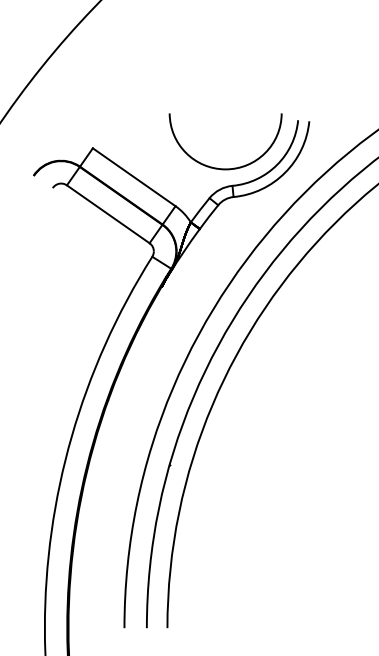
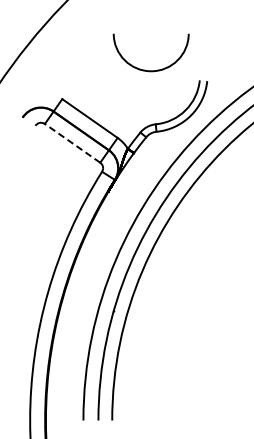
arc: (217, 166) -> (145, 69), moved
line: (108, 214) -> (72, 143), solid -> dashed

